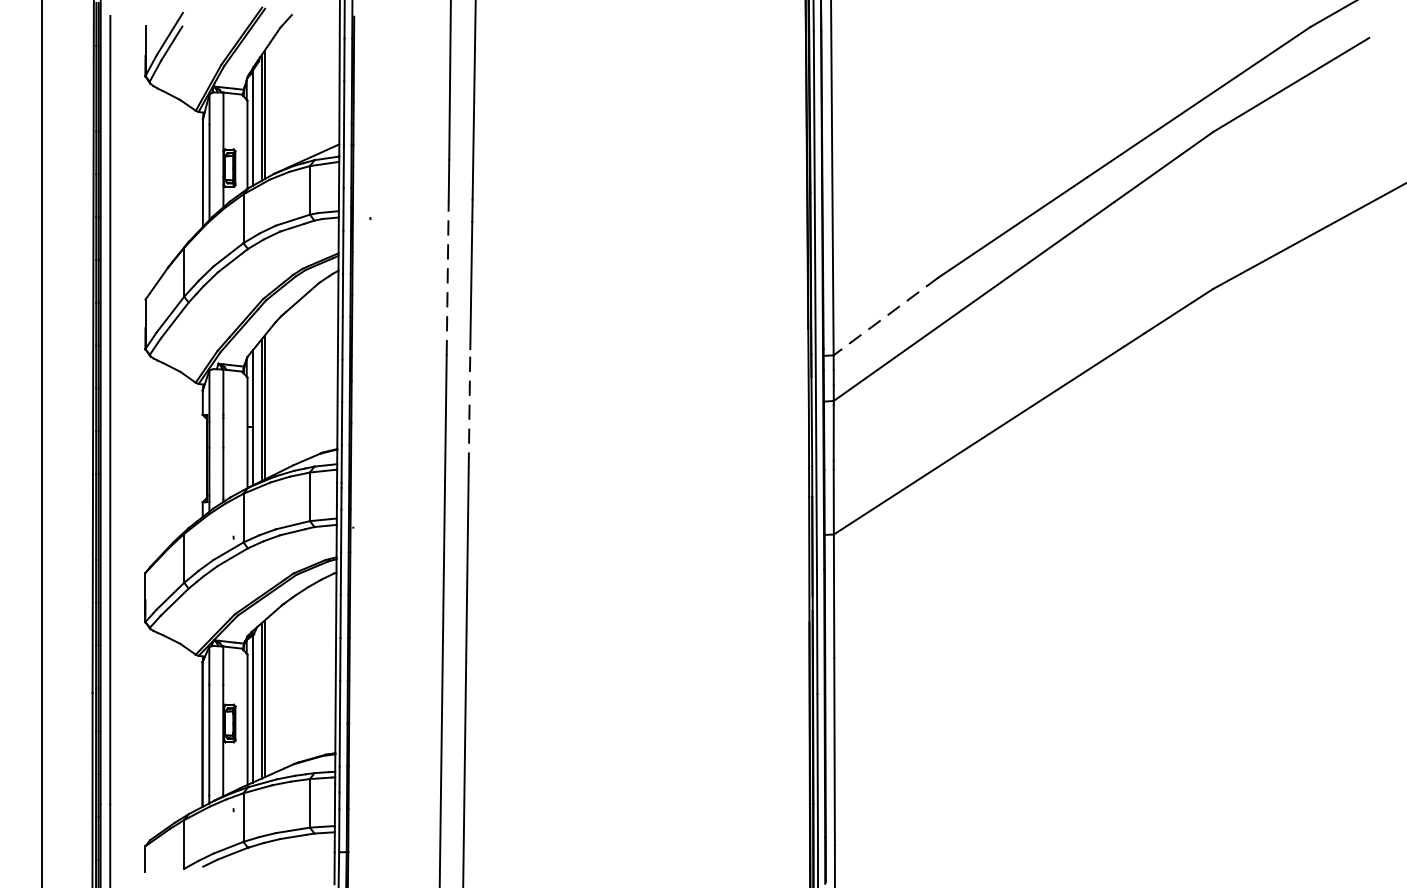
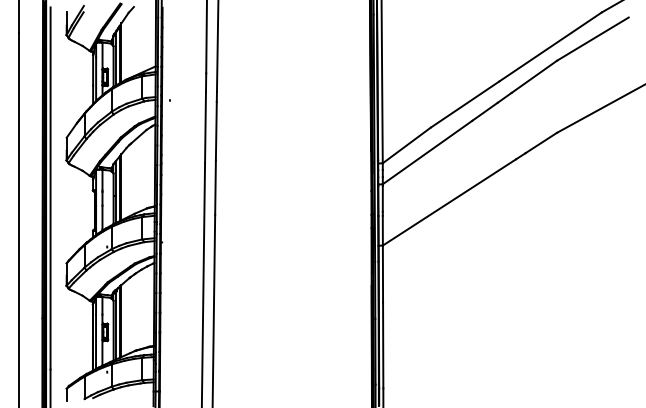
line: (447, 277) -> (205, 127), dashed -> solid
line: (885, 316) -> (406, 145), dashed -> solid
line: (469, 408) -> (215, 187), dashed -> solid

